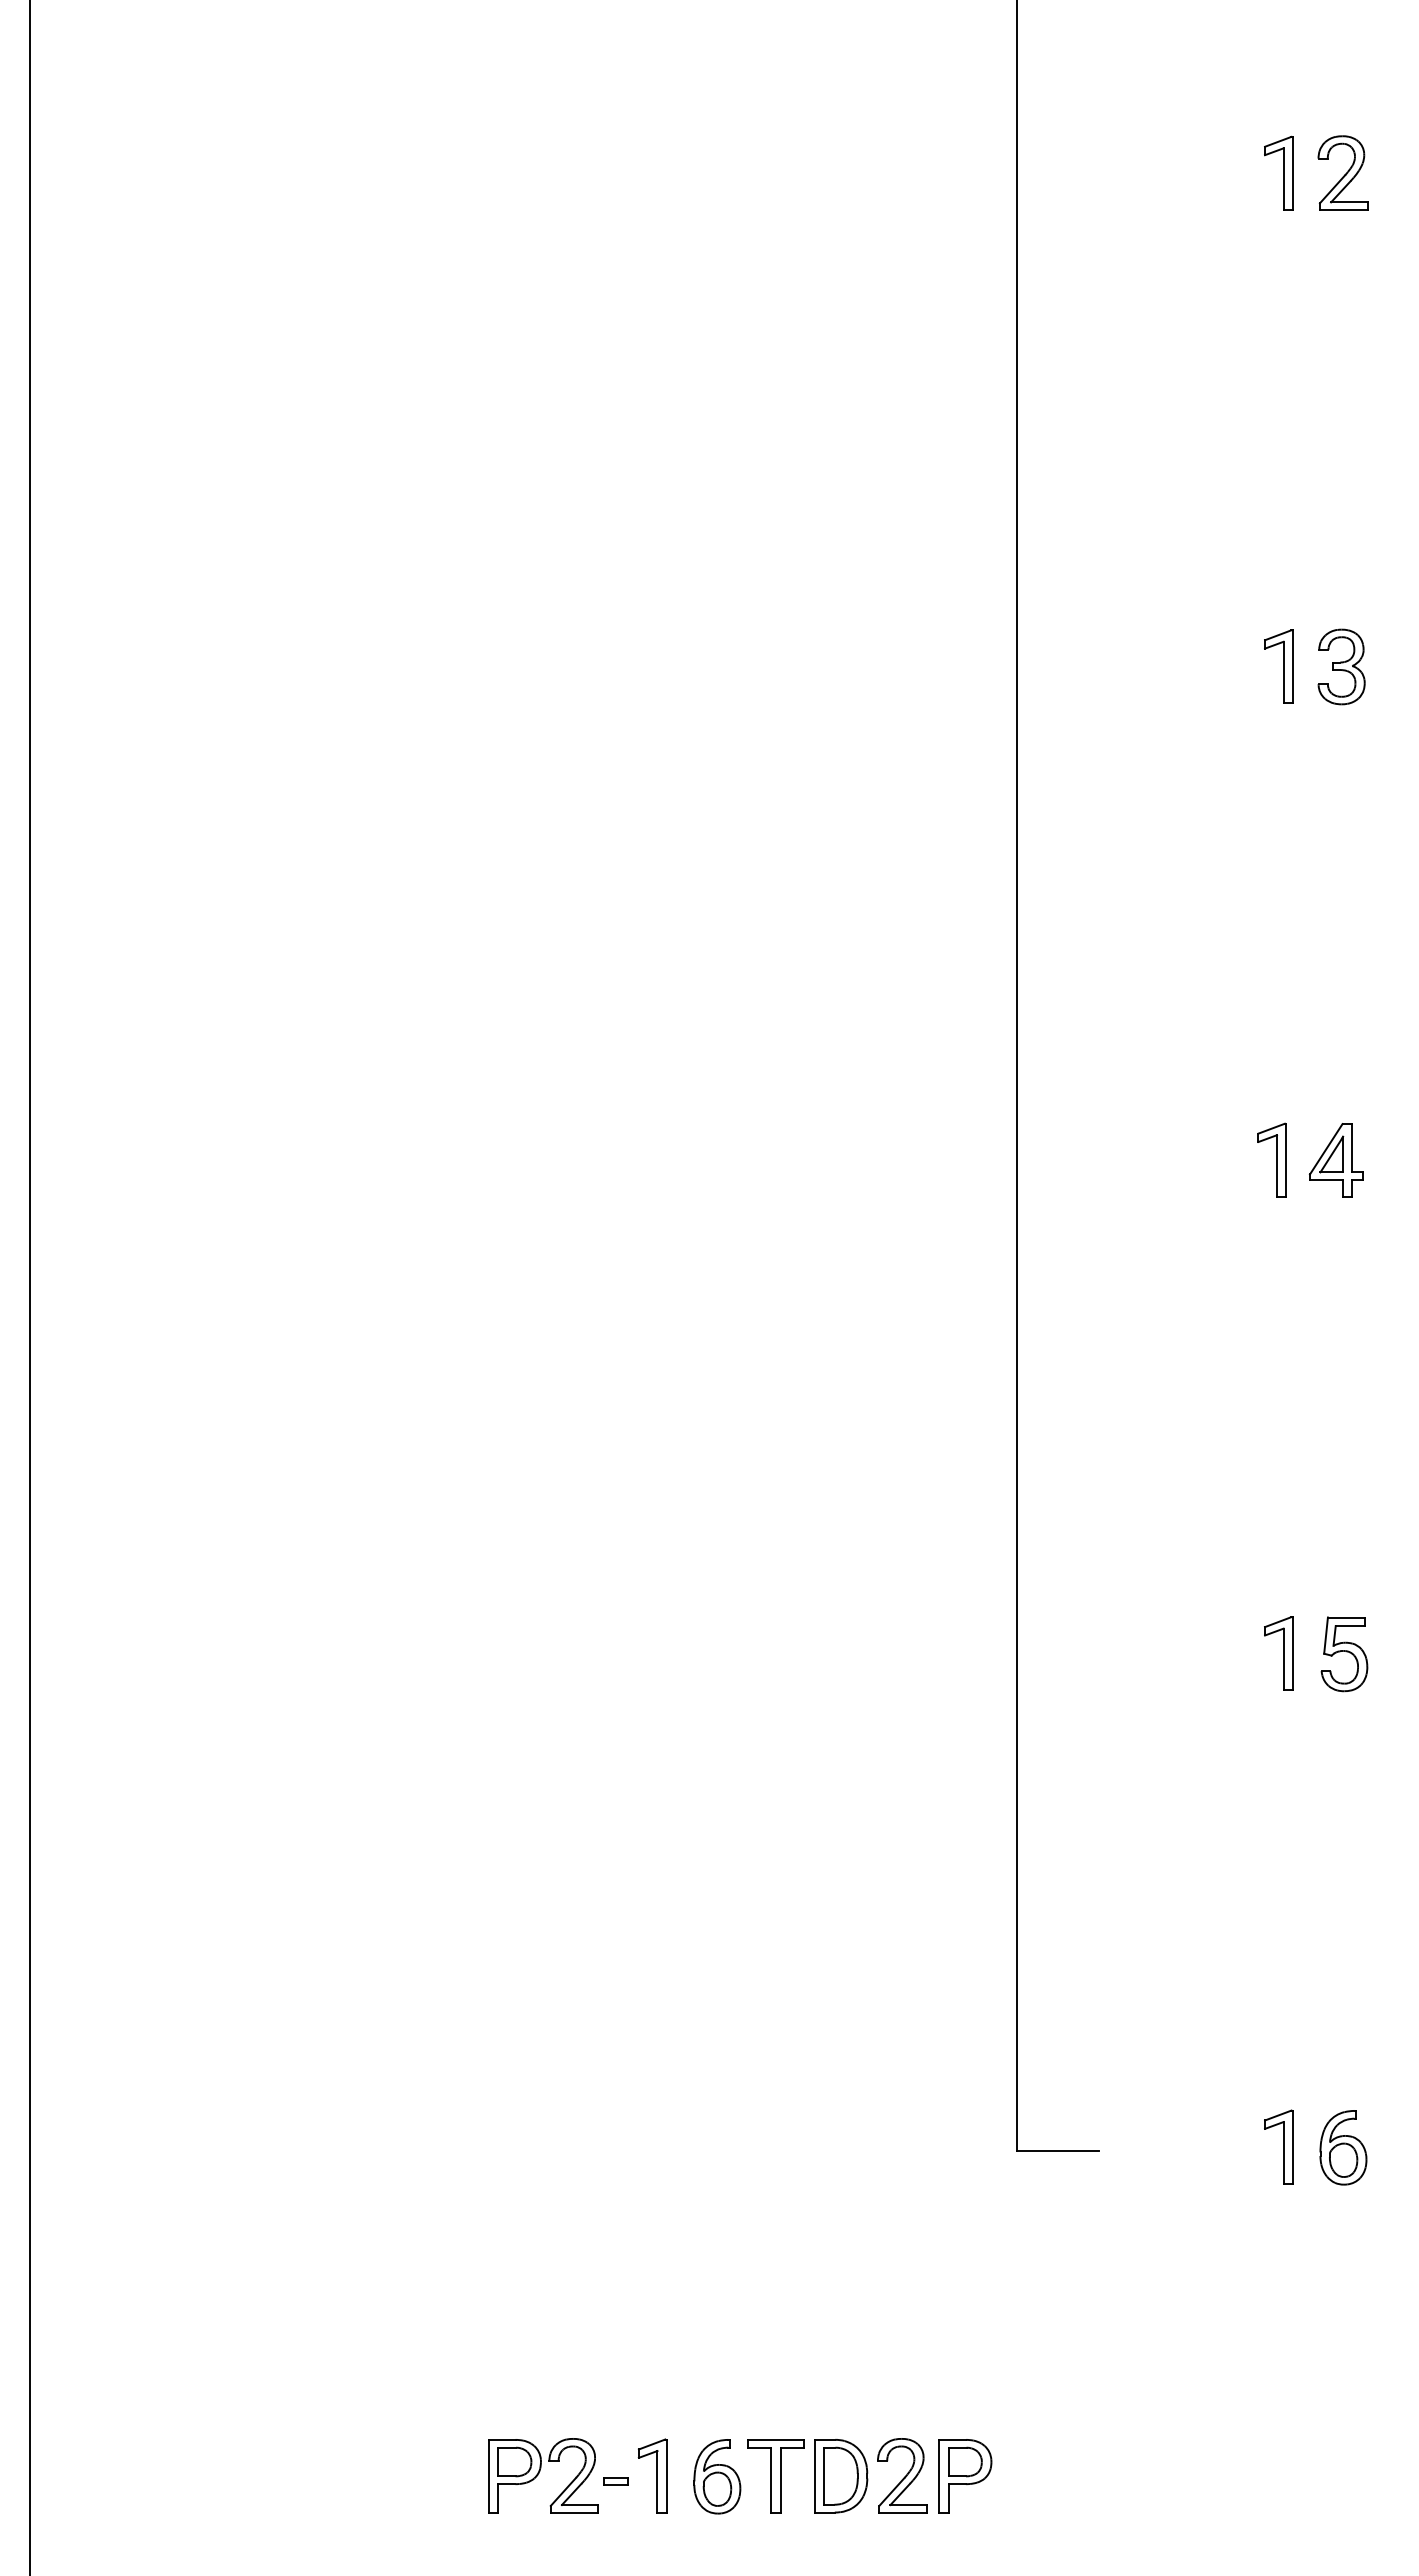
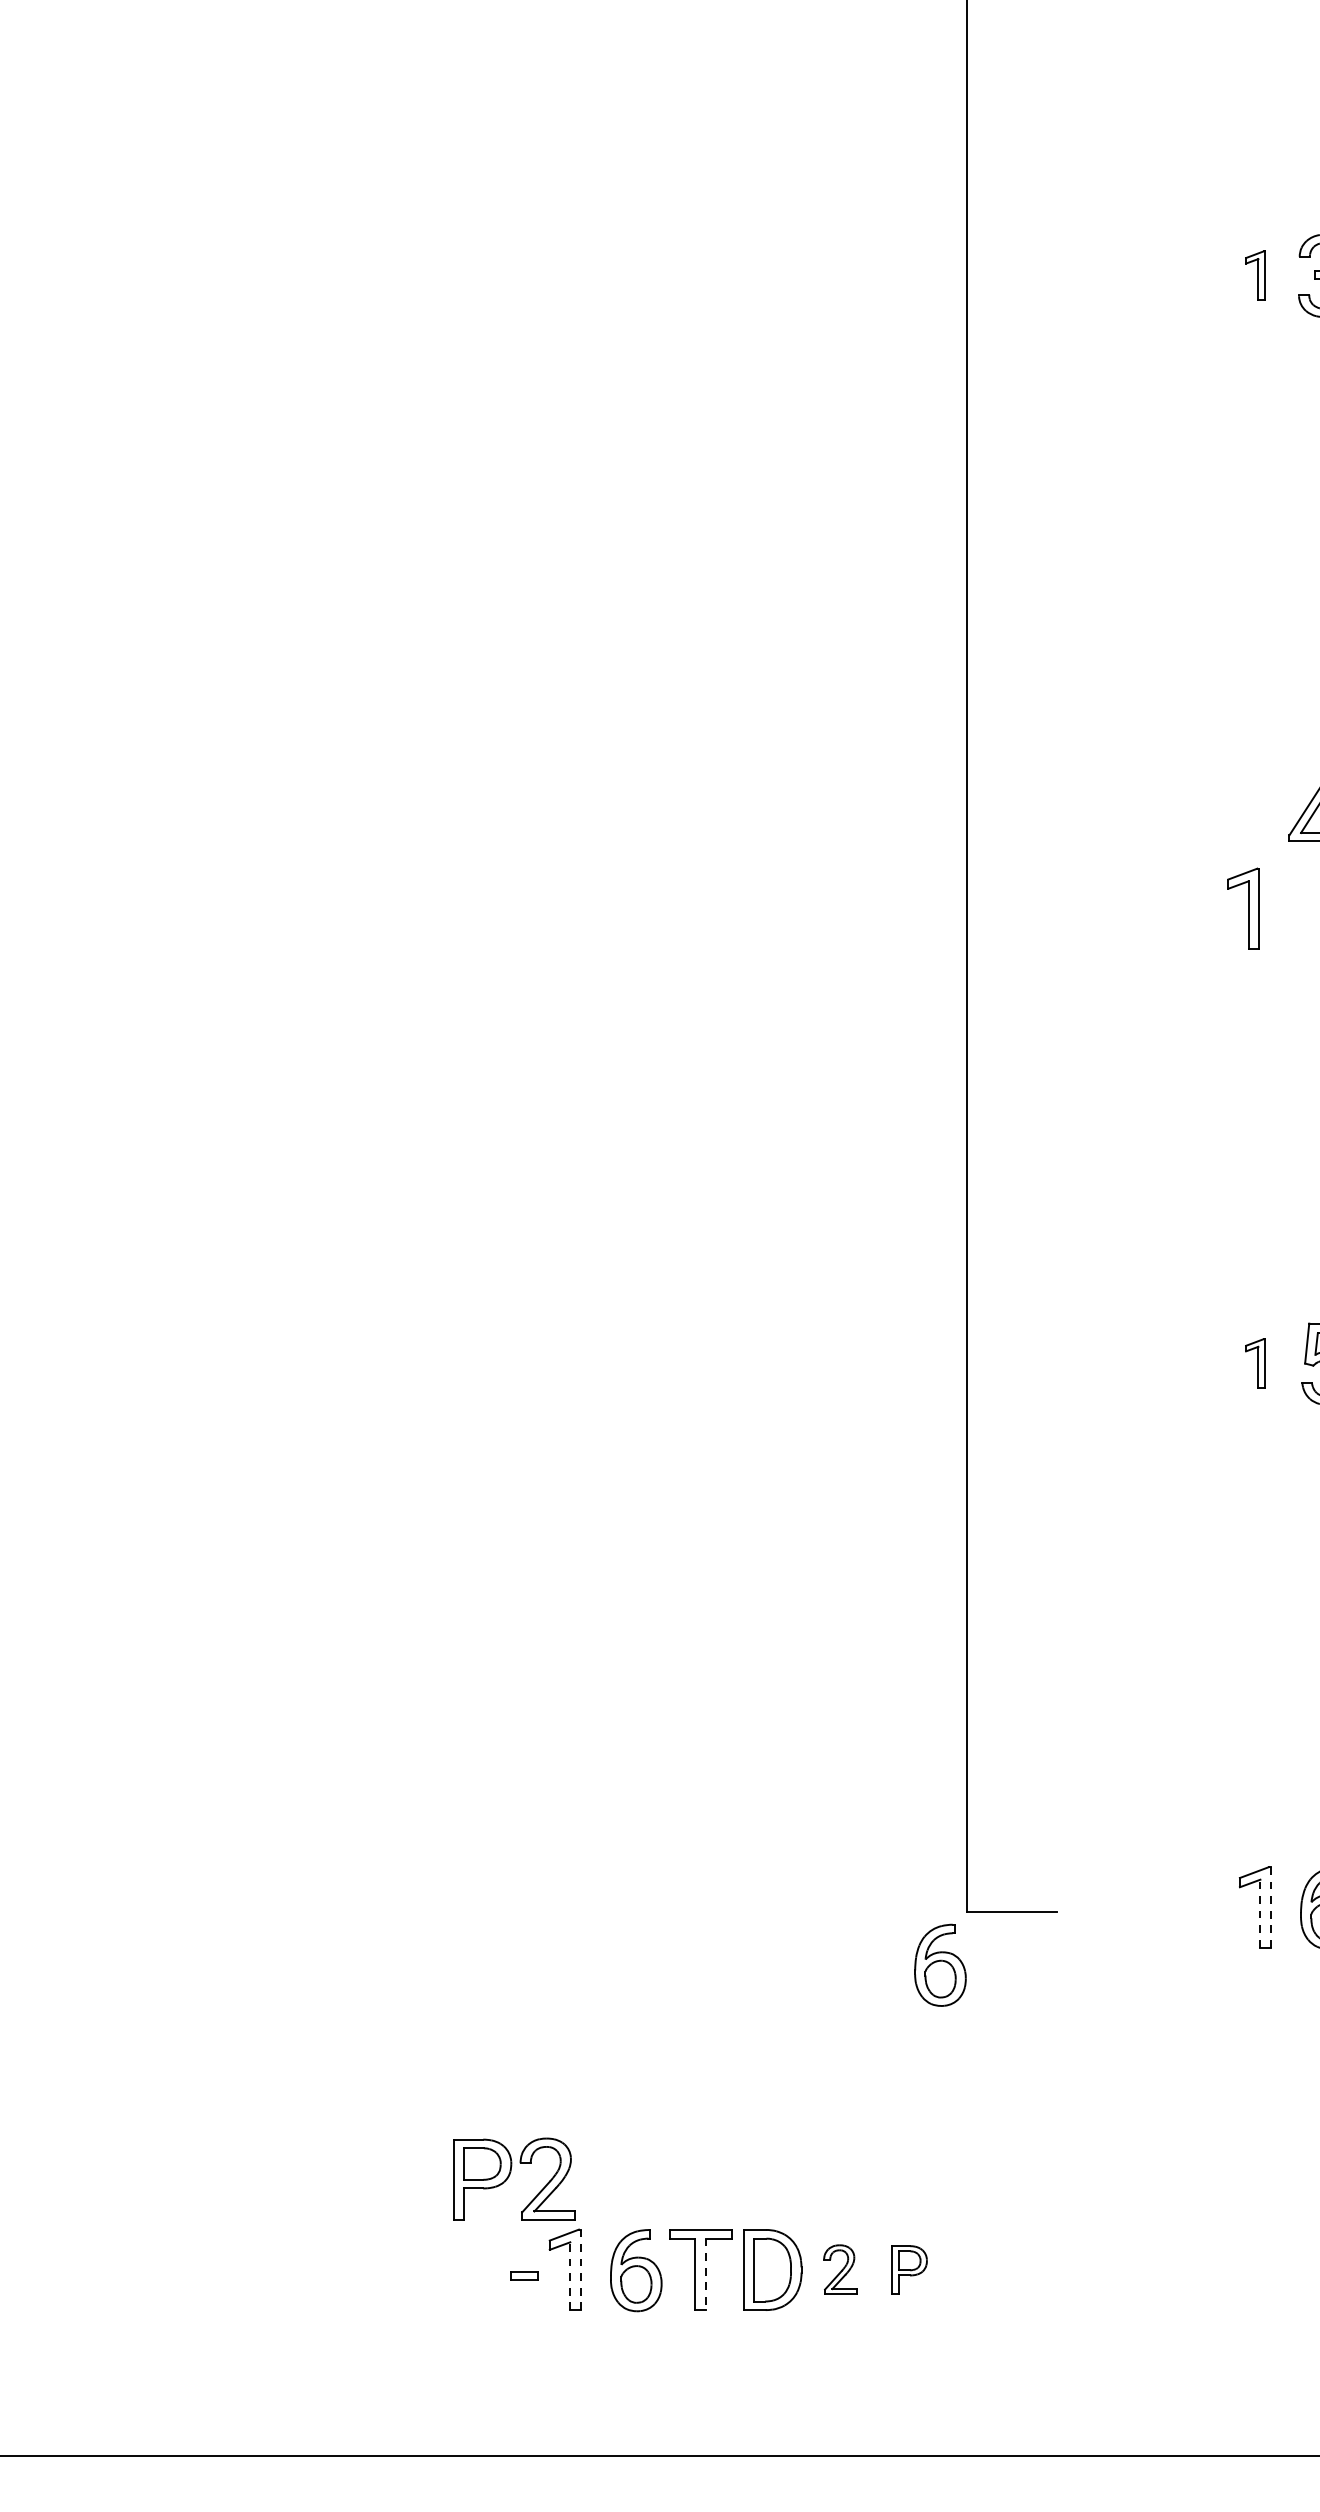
part: (1278, 666) -> (1254, 275), size x0.6
part: (1271, 1159) -> (1242, 908), moved
part: (1278, 1653) -> (1254, 1363), size x0.6
line: (1292, 2147) -> (1270, 1907), solid -> dashed
line: (1283, 2152) -> (1260, 1913), solid -> dashed
part: (993, 2199) -> (940, 1965), added
part: (543, 2475) -> (514, 2178), moved
part: (902, 2475) -> (840, 2269), size x0.6
line: (666, 2476) -> (580, 2270), solid -> dashed
part: (965, 2476) -> (909, 2270), size x0.6
line: (780, 2480) -> (705, 2274), solid -> dashed
line: (657, 2481) -> (570, 2275), solid -> dashed

